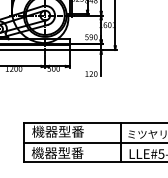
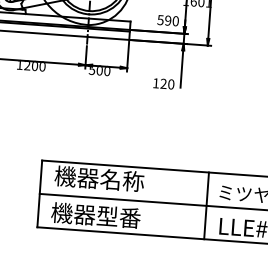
text: (70, 131) -> (120, 180), 機器型番 -> 機器名称

